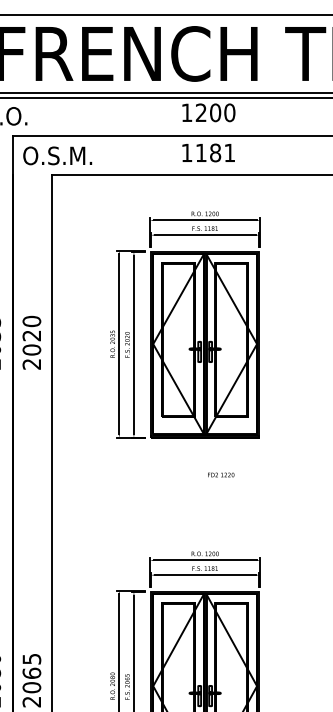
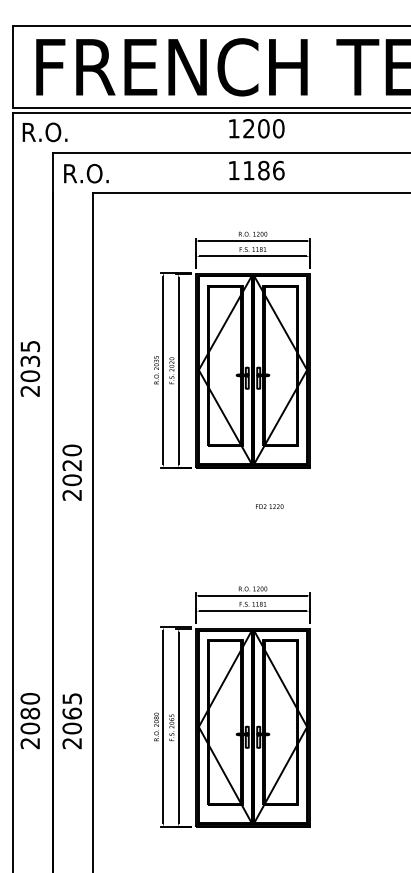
text: (229, 152) -> (278, 170), 1181 -> 1186
text: (57, 155) -> (98, 173), O.S.M. -> R.O.
text: (31, 342) -> (71, 472), moved

